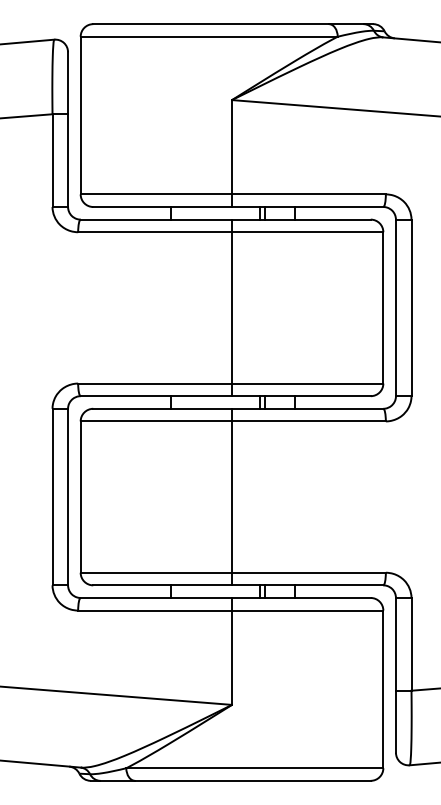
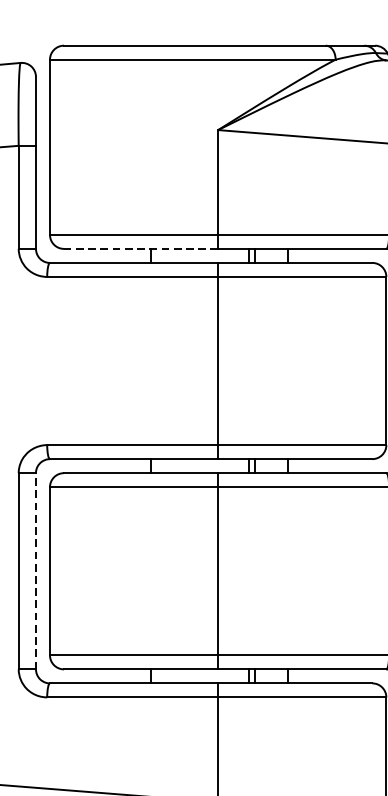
line: (162, 207) -> (140, 249), solid -> dashed
line: (68, 496) -> (36, 570), solid -> dashed

